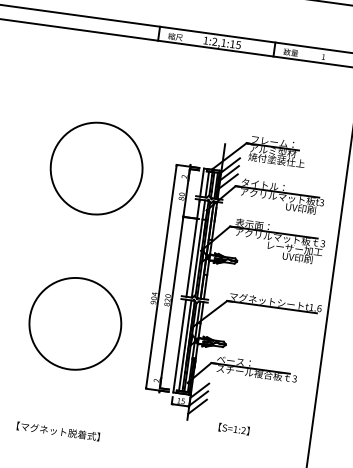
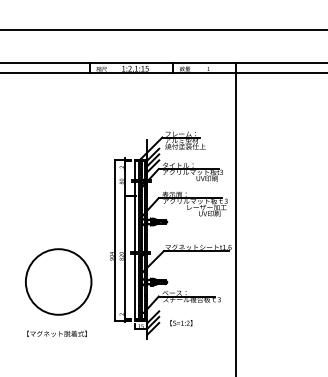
circle: (96, 167) -> (58, 169), removed
text: (234, 429) -> (181, 323), moved
text: (57, 430) -> (56, 333), moved

